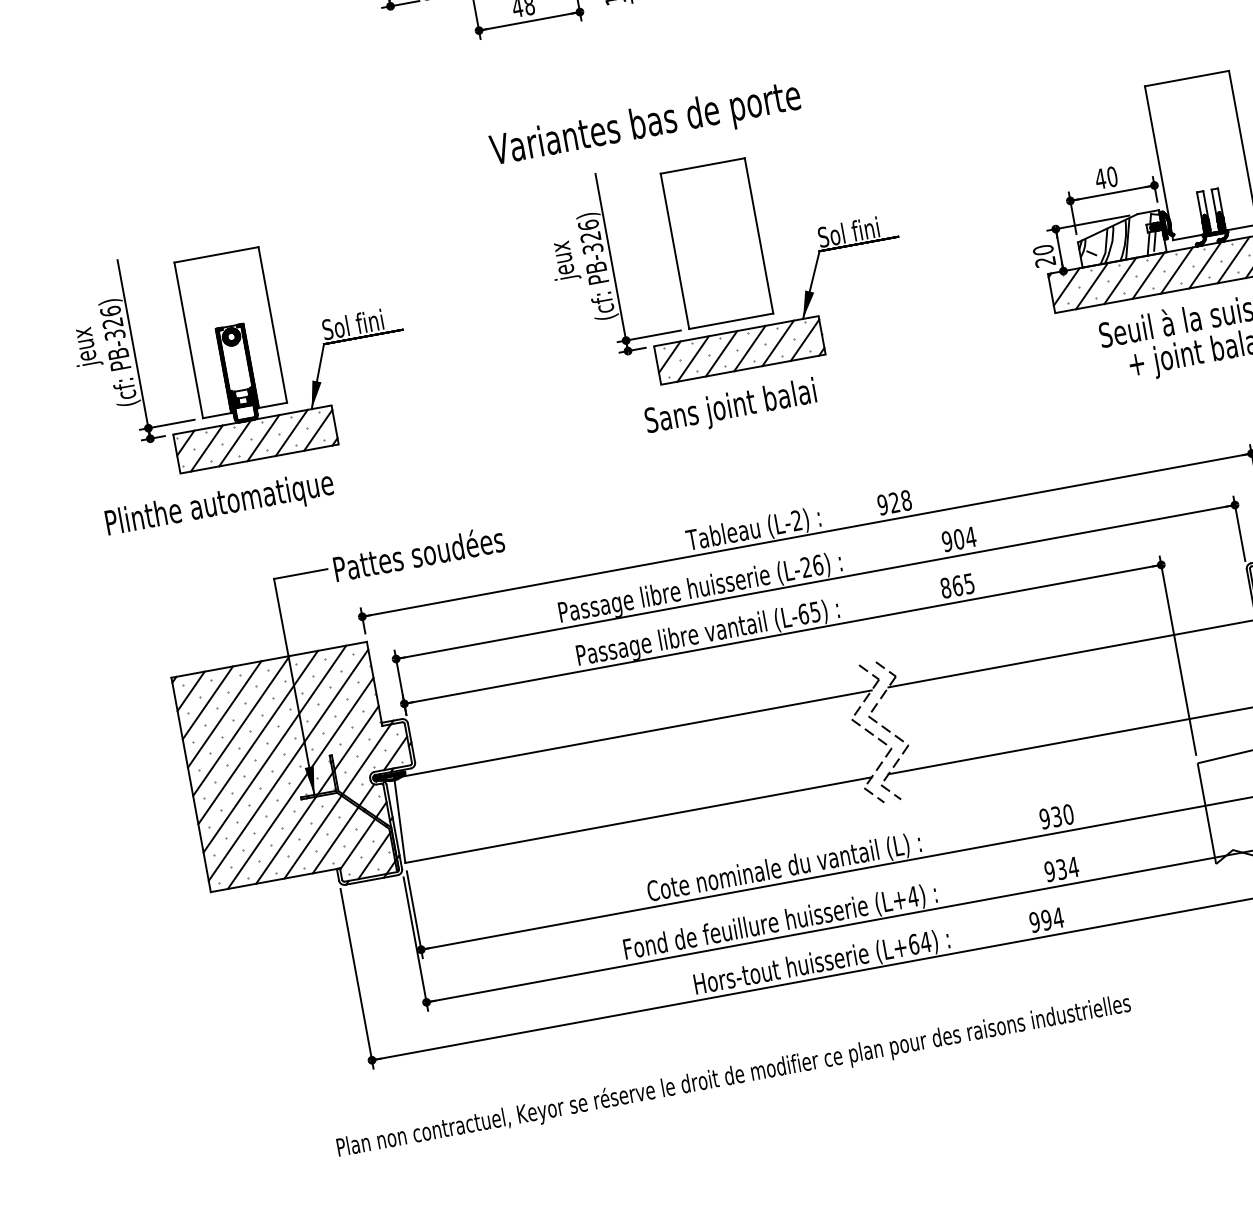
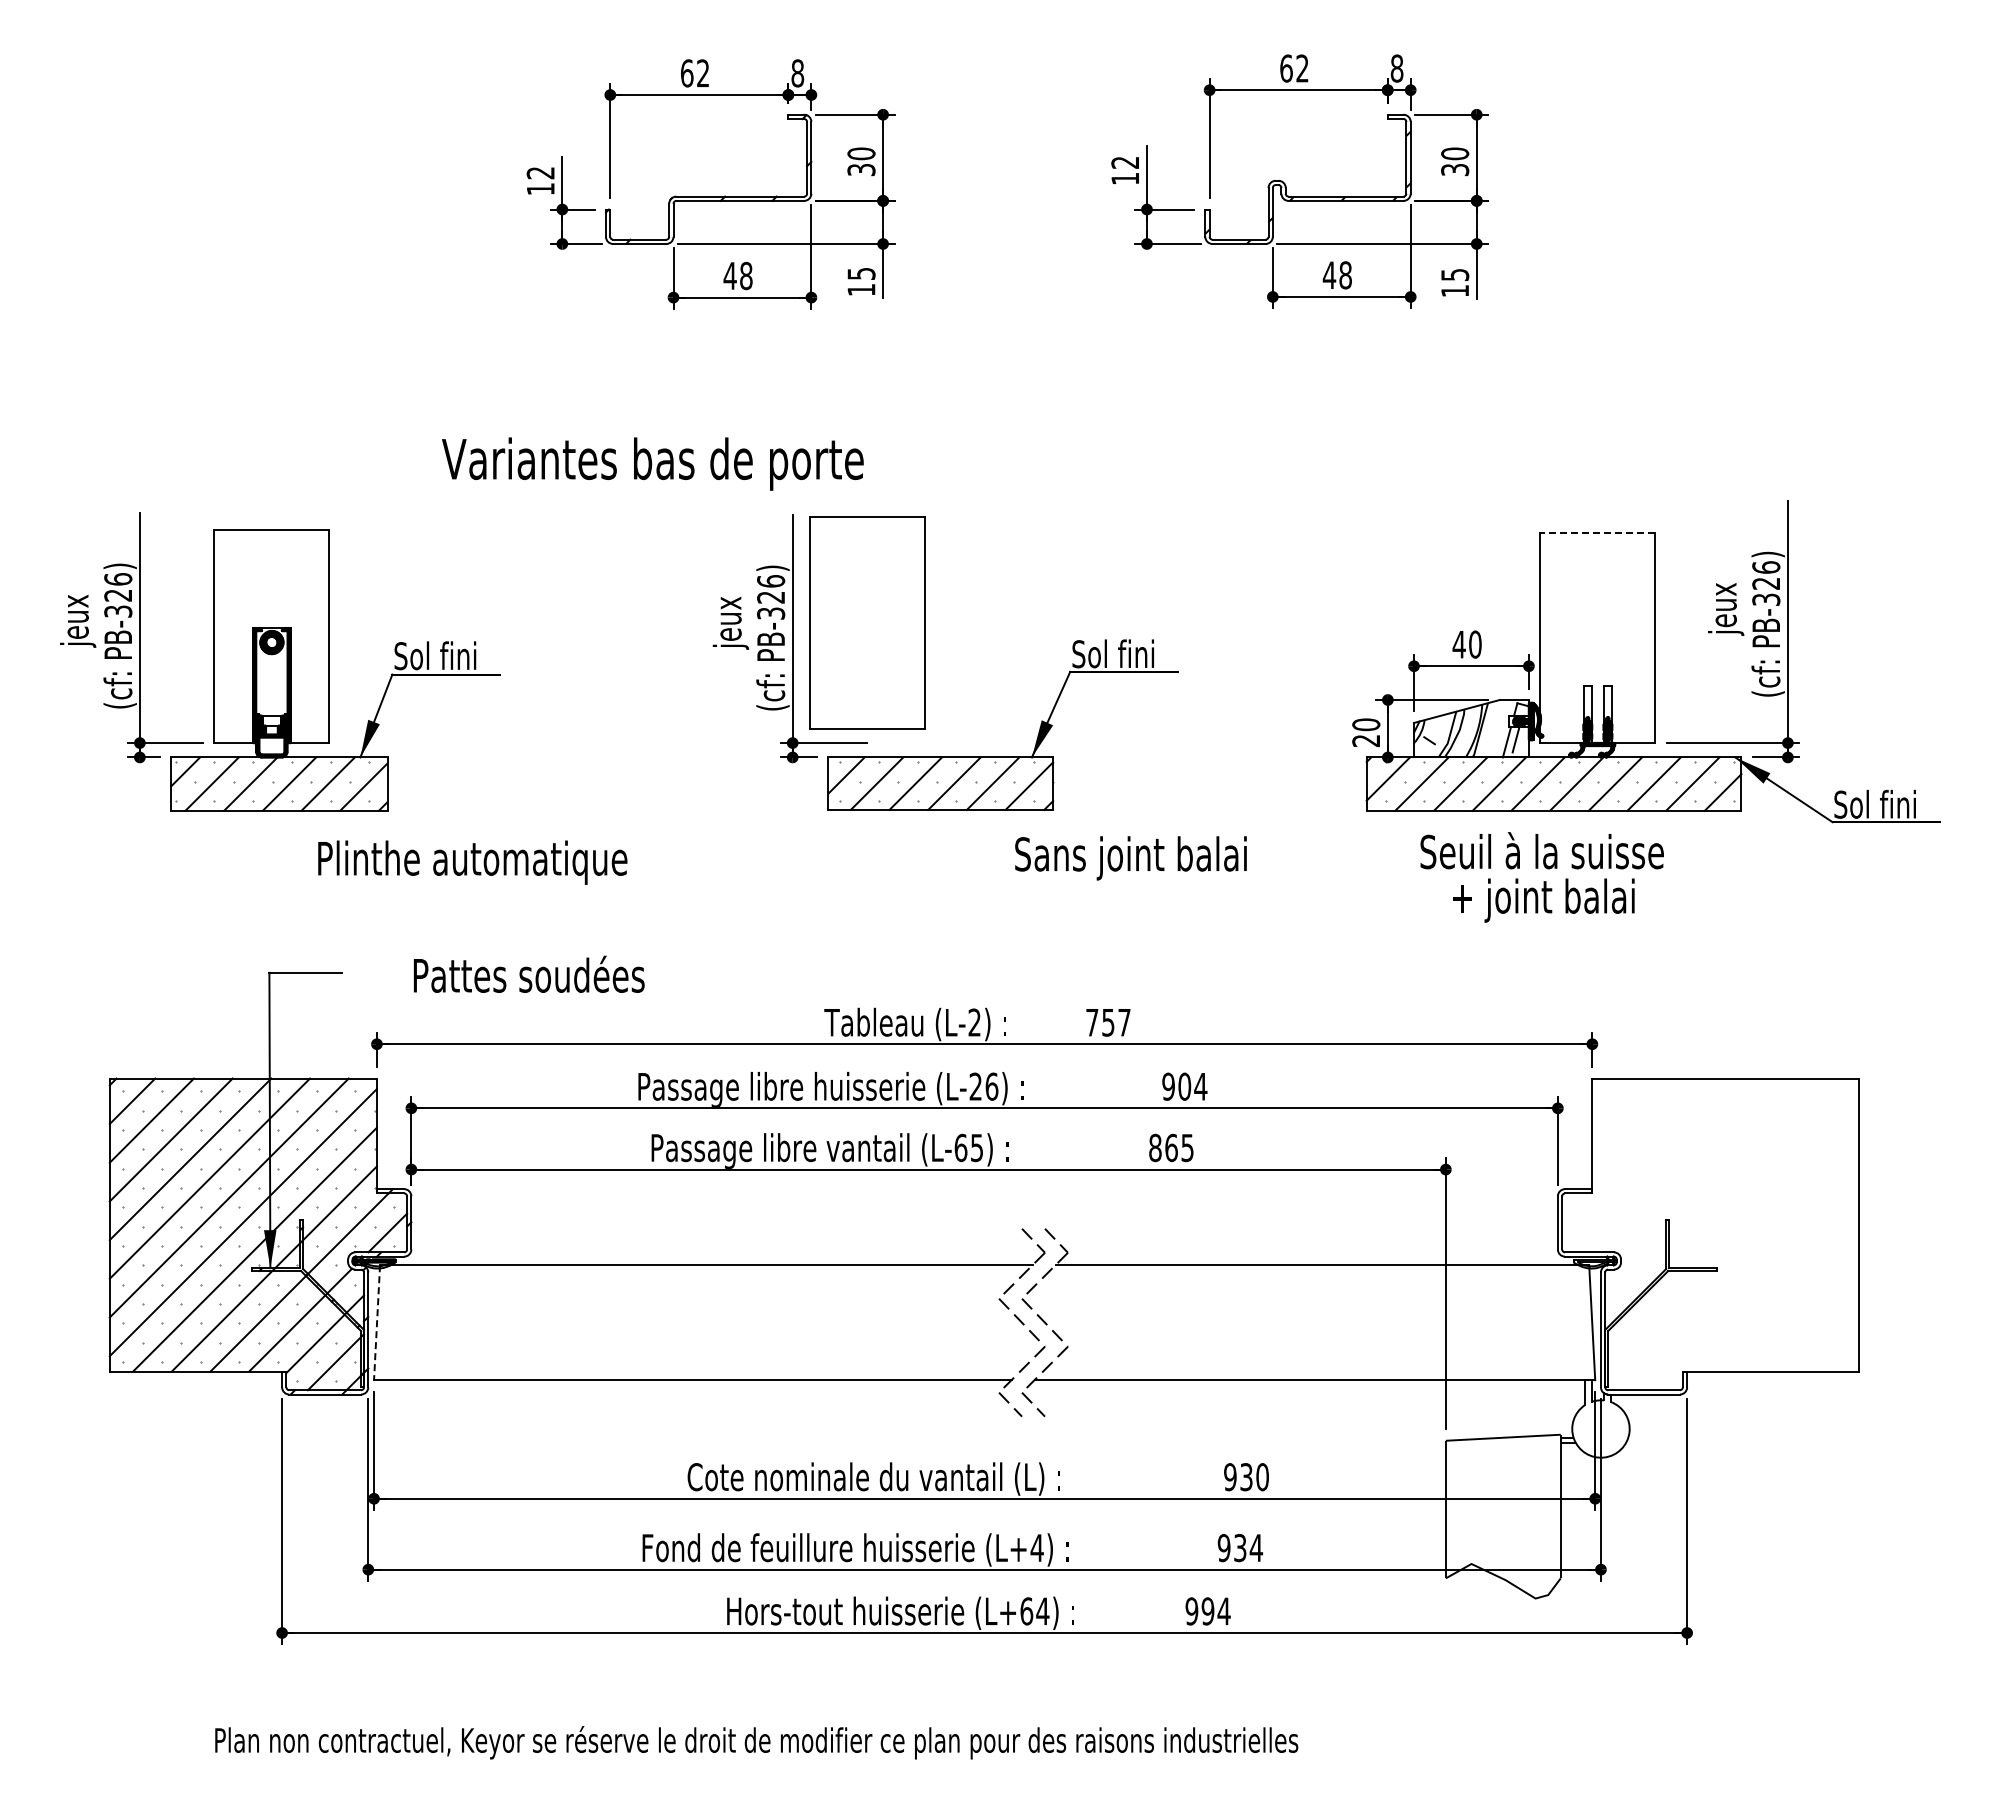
line: (1186, 78) -> (1597, 532), solid -> dashed
text: (645, 125) -> (652, 463), moved
part: (716, 243) -> (867, 622), moved
text: (730, 408) -> (1130, 858), moved
text: (894, 502) -> (1108, 1022), 928 -> 757
text: (219, 505) -> (472, 862), moved
text: (419, 552) -> (529, 973), moved
line: (400, 820) -> (377, 1322), solid -> dashed

